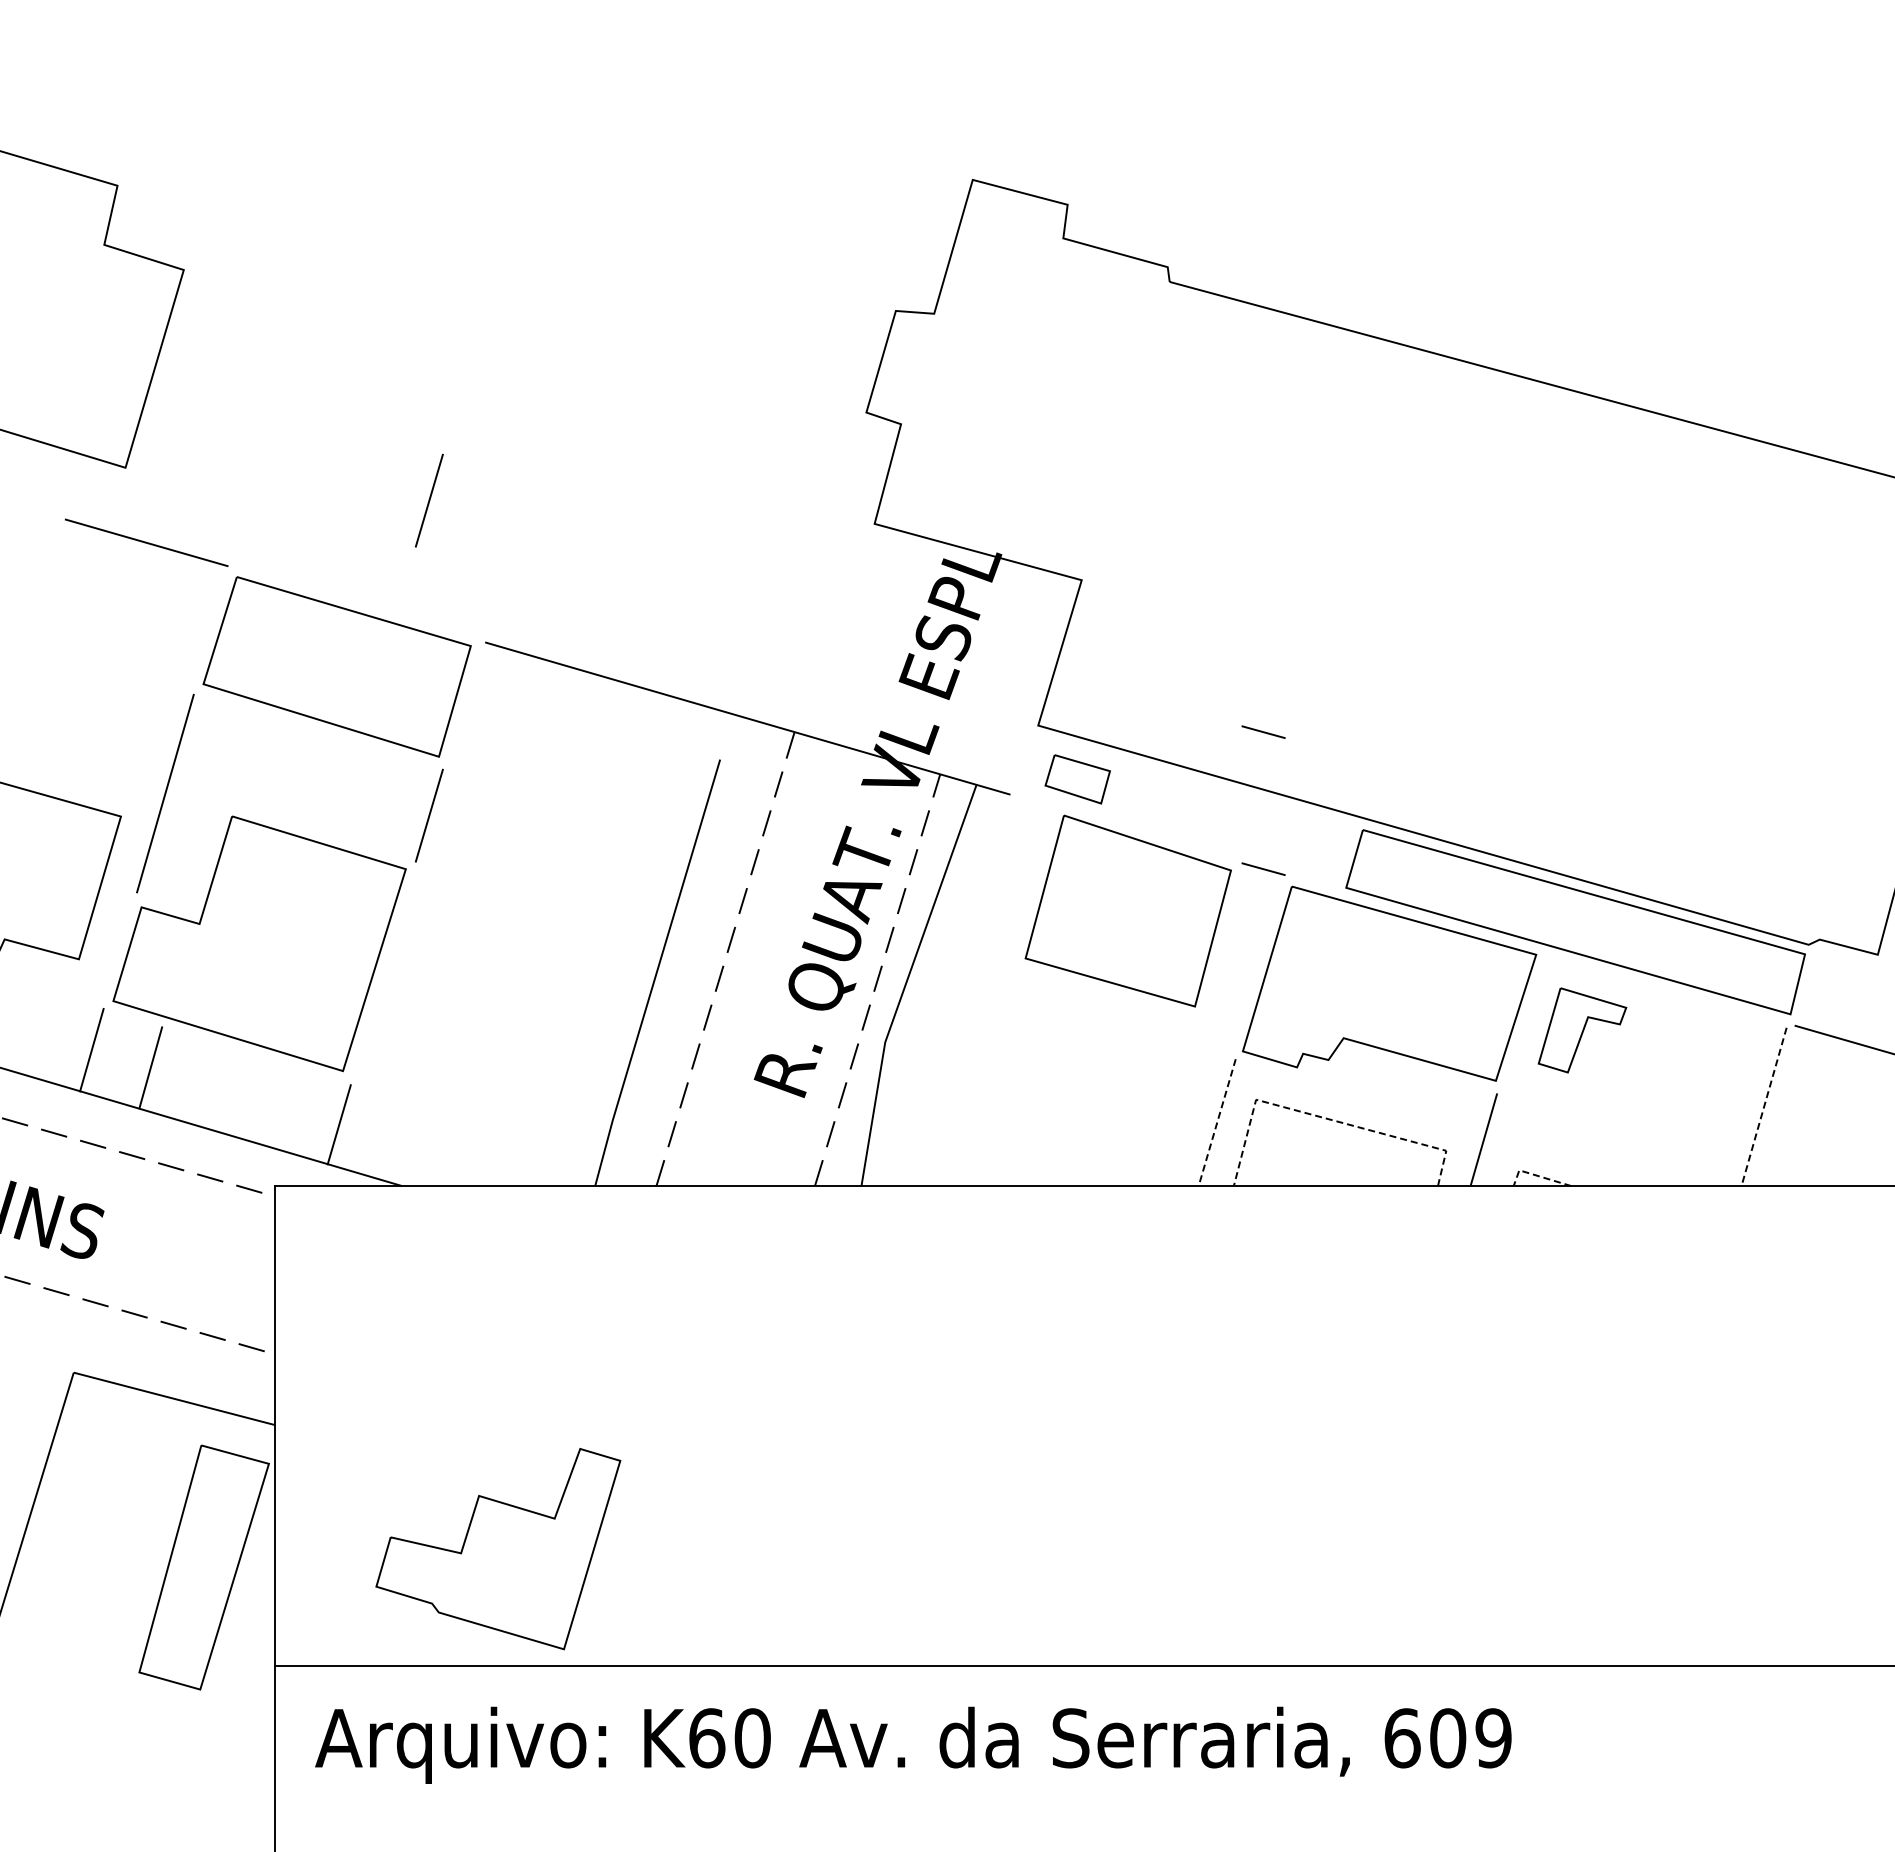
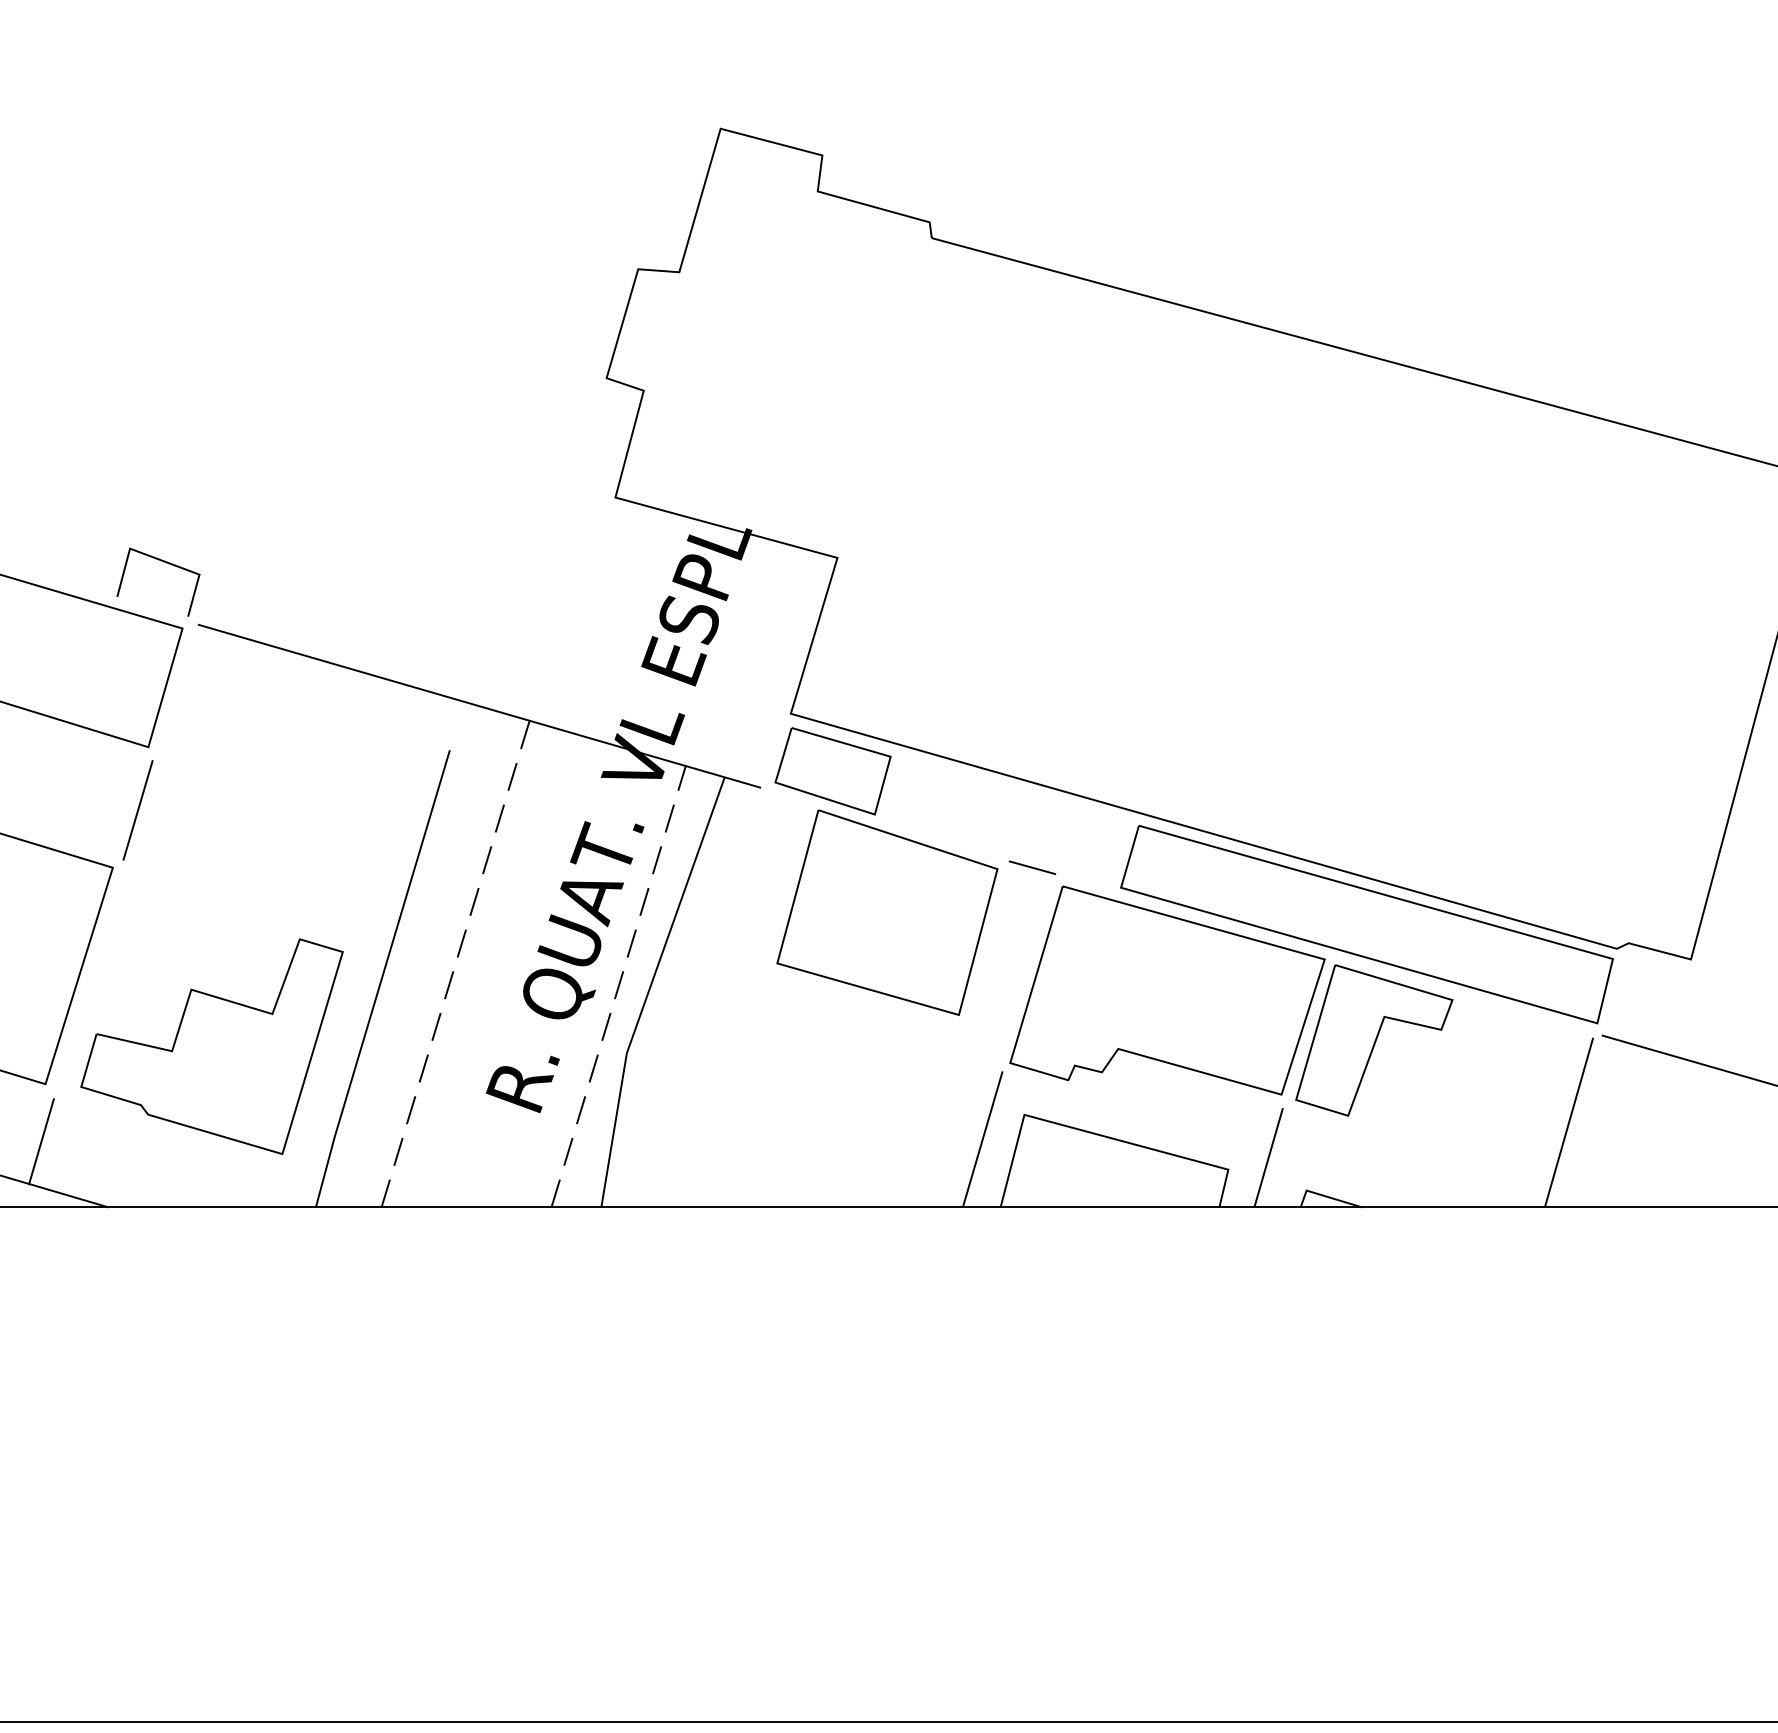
line: (429, 500) -> (138, 472), removed
line: (455, 585) -> (166, 563), added
line: (1263, 731) -> (1032, 720), removed
part: (1077, 779) -> (832, 771), size x1.67
part: (1582, 1030) -> (1374, 1040), size x1.67
line: (1763, 1107) -> (1568, 1123), dashed -> solid
line: (1325, 1118) -> (1098, 1135), dashed -> solid
line: (1217, 1123) -> (983, 1140), dashed -> solid
line: (1536, 1175) -> (1325, 1196), dashed -> solid
part: (498, 1549) -> (212, 1047), moved

